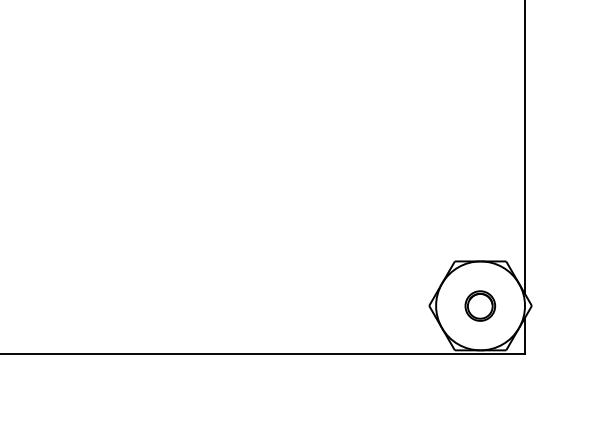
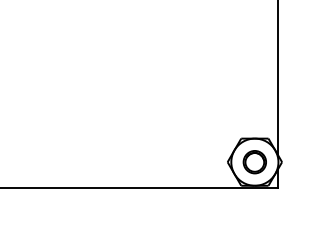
part: (479, 306) -> (254, 162), size x1.43

